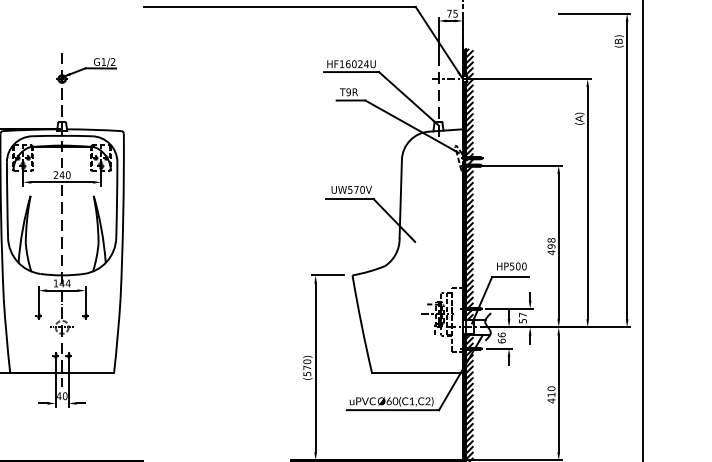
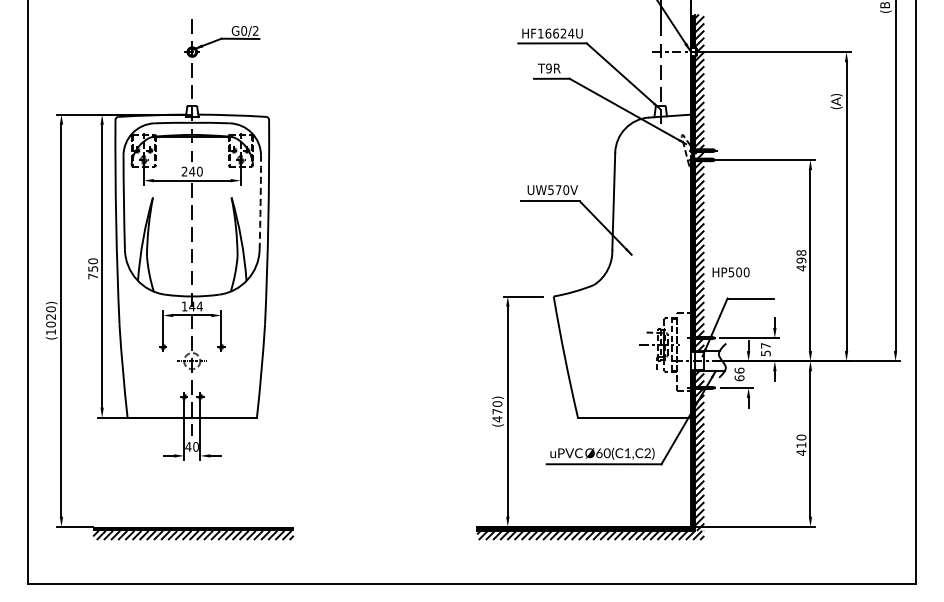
text: (104, 61) -> (244, 30), G1/2 -> G0/2
text: (353, 64) -> (555, 33), HF16024U -> HF16624U
arc: (116, 199) -> (260, 202), solid -> dashed
text: (511, 266) -> (730, 272), moved
text: (307, 374) -> (497, 419), (570) -> (470)

